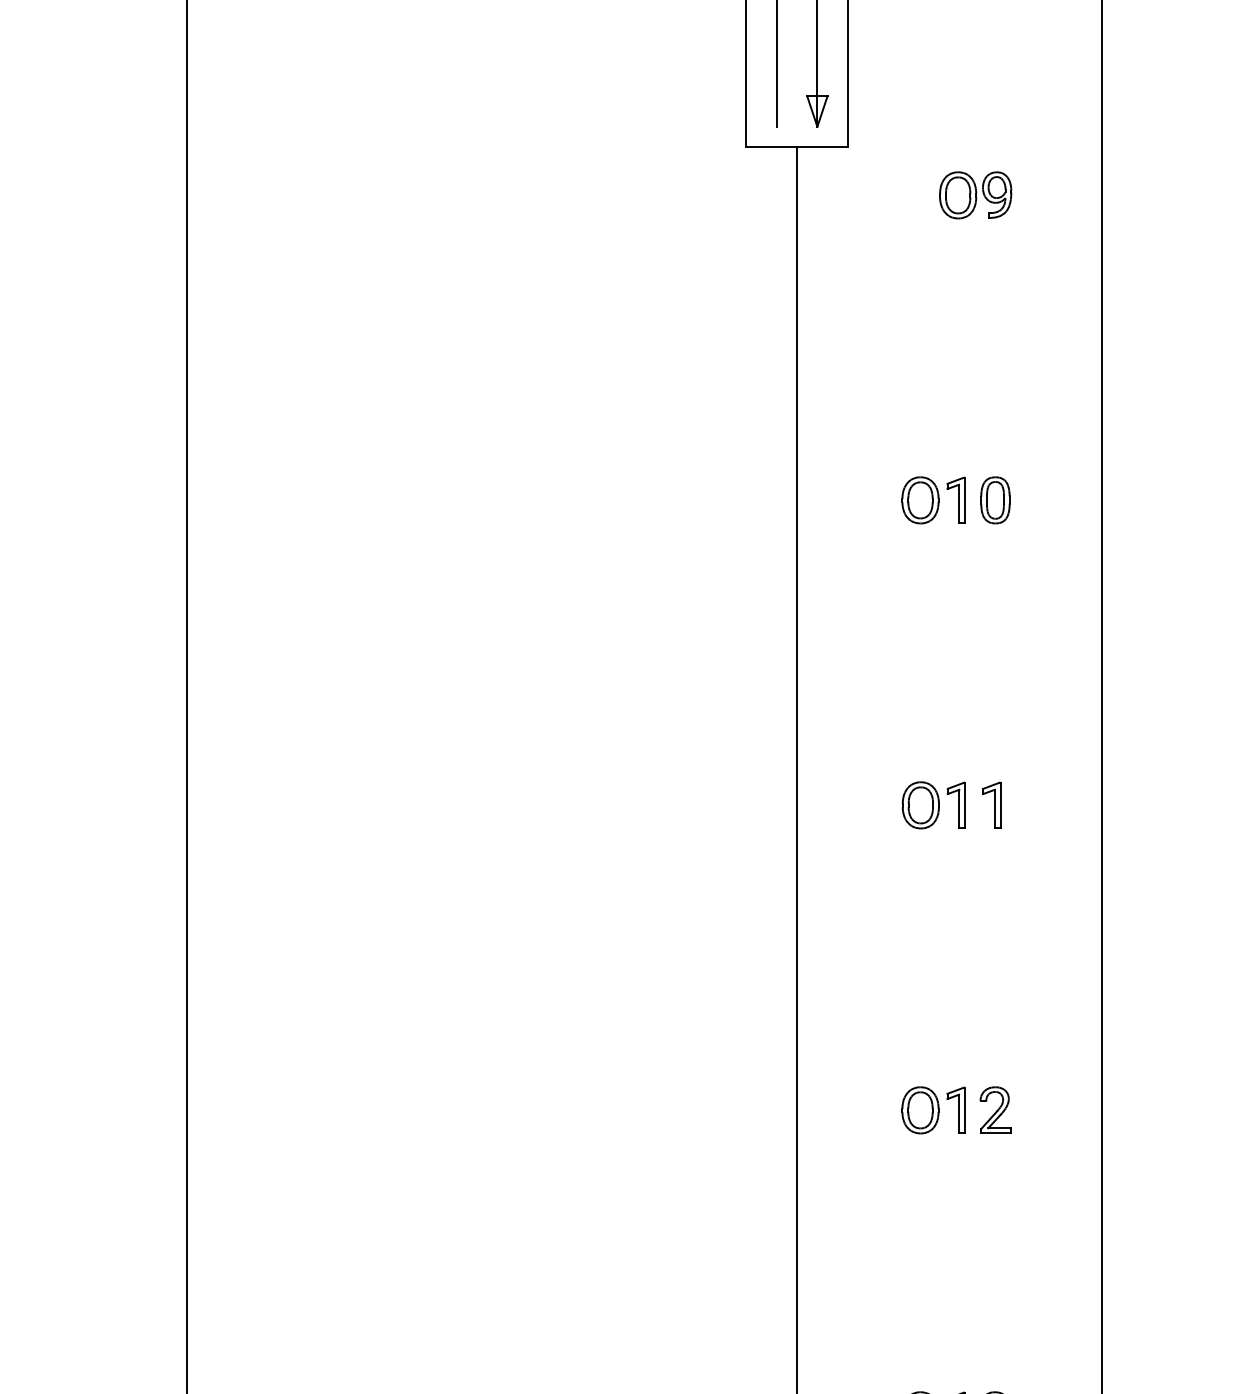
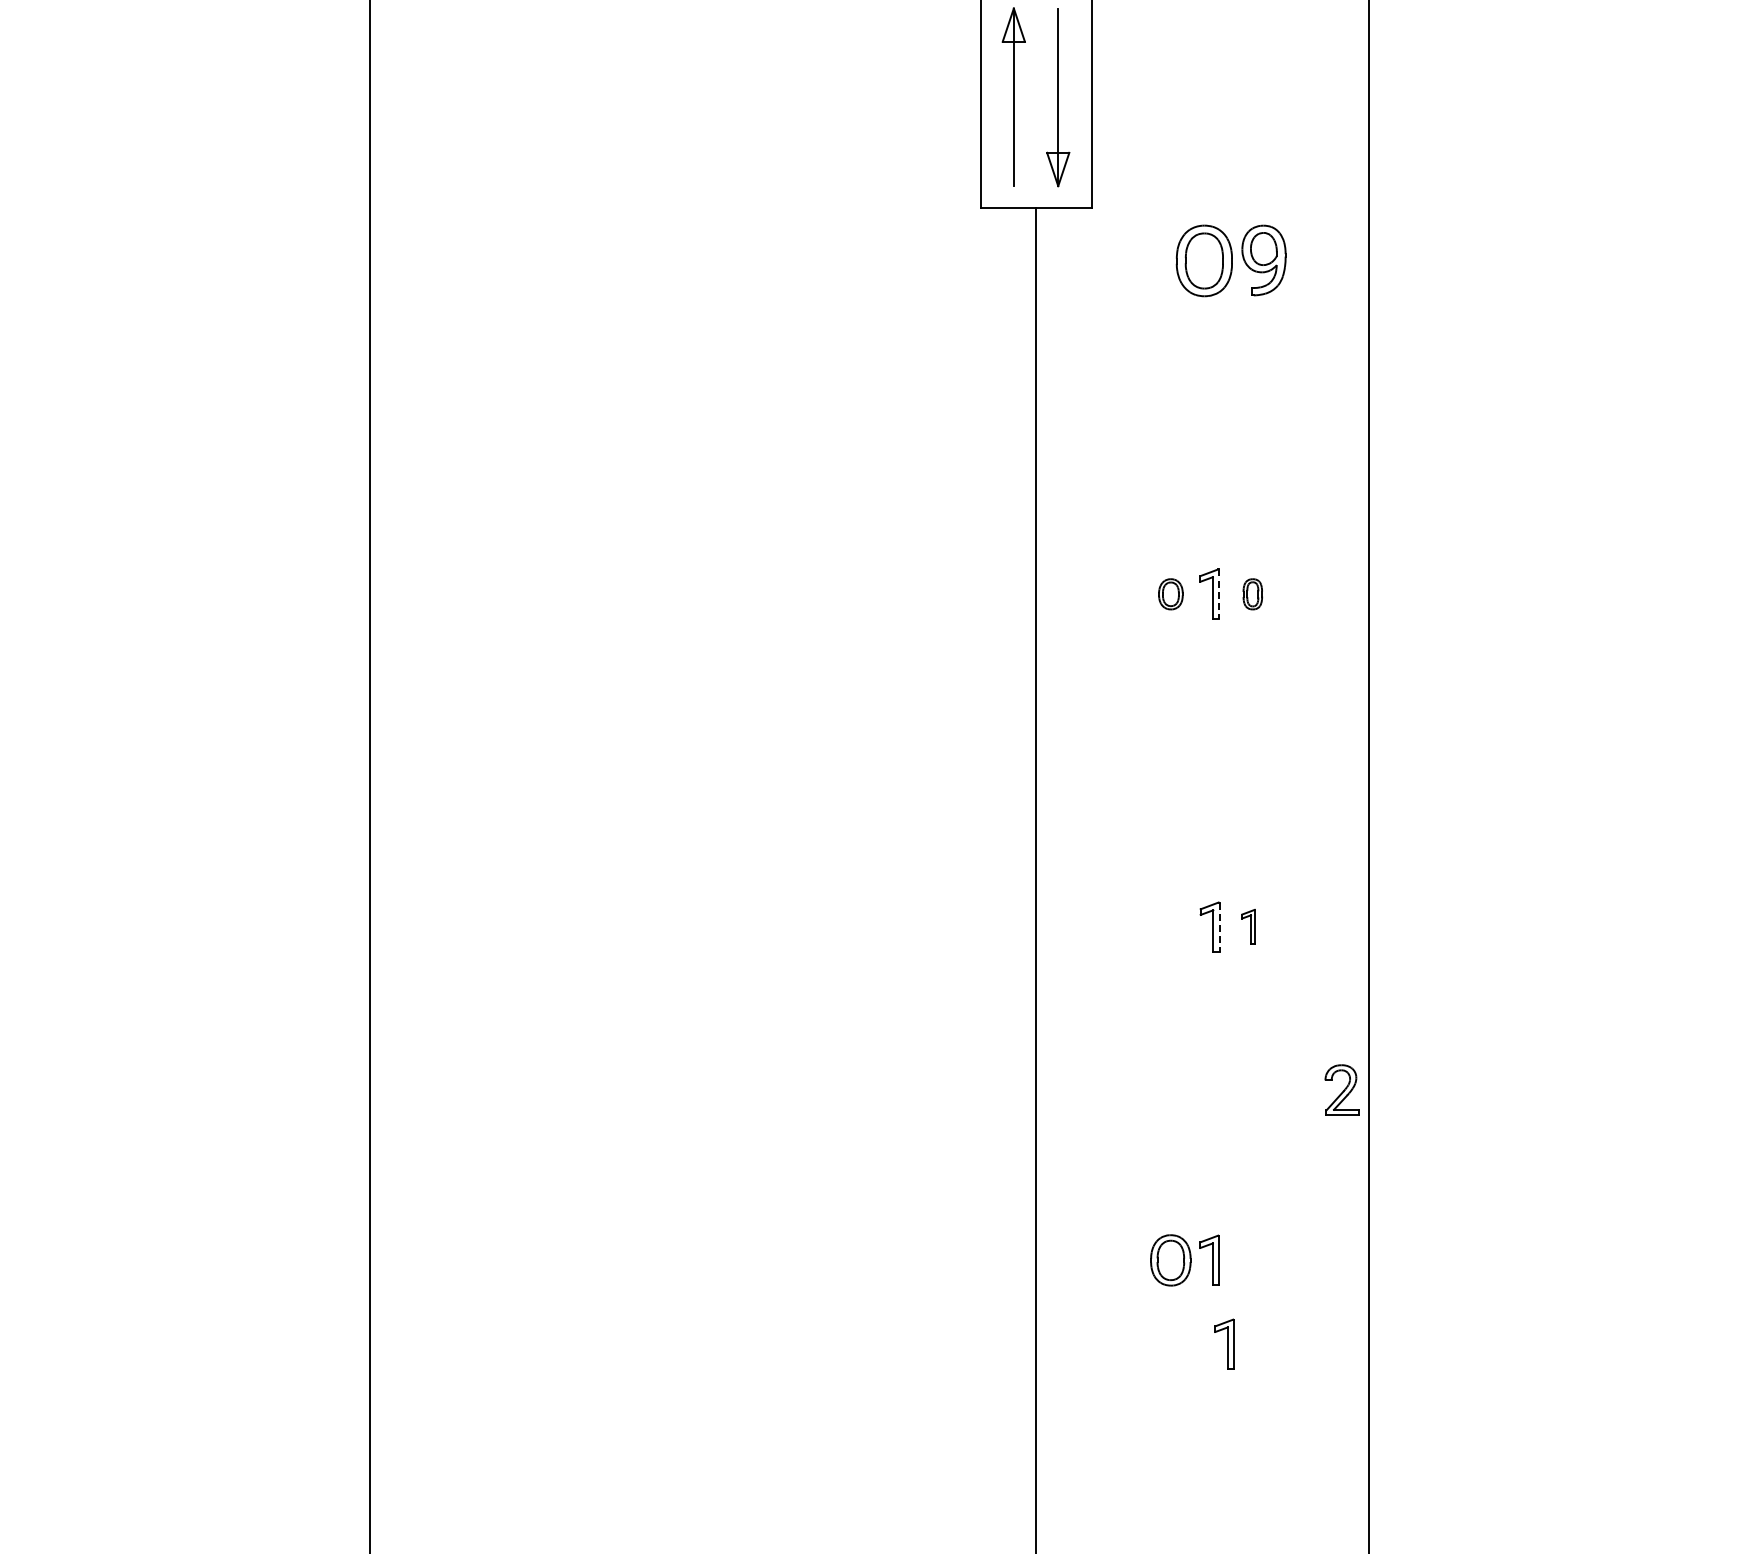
part: (975, 195) -> (1230, 261), size x1.4
part: (920, 500) -> (1170, 594), size x0.6
line: (965, 500) -> (1219, 594), solid -> dashed
part: (995, 500) -> (1252, 594), size x0.6
part: (991, 804) -> (1248, 926), size x0.7
part: (920, 805) -> (1170, 927), removed
line: (965, 805) -> (1219, 927), solid -> dashed
part: (995, 1109) -> (1341, 1089), moved
part: (969, 1186) -> (1224, 1343), added

